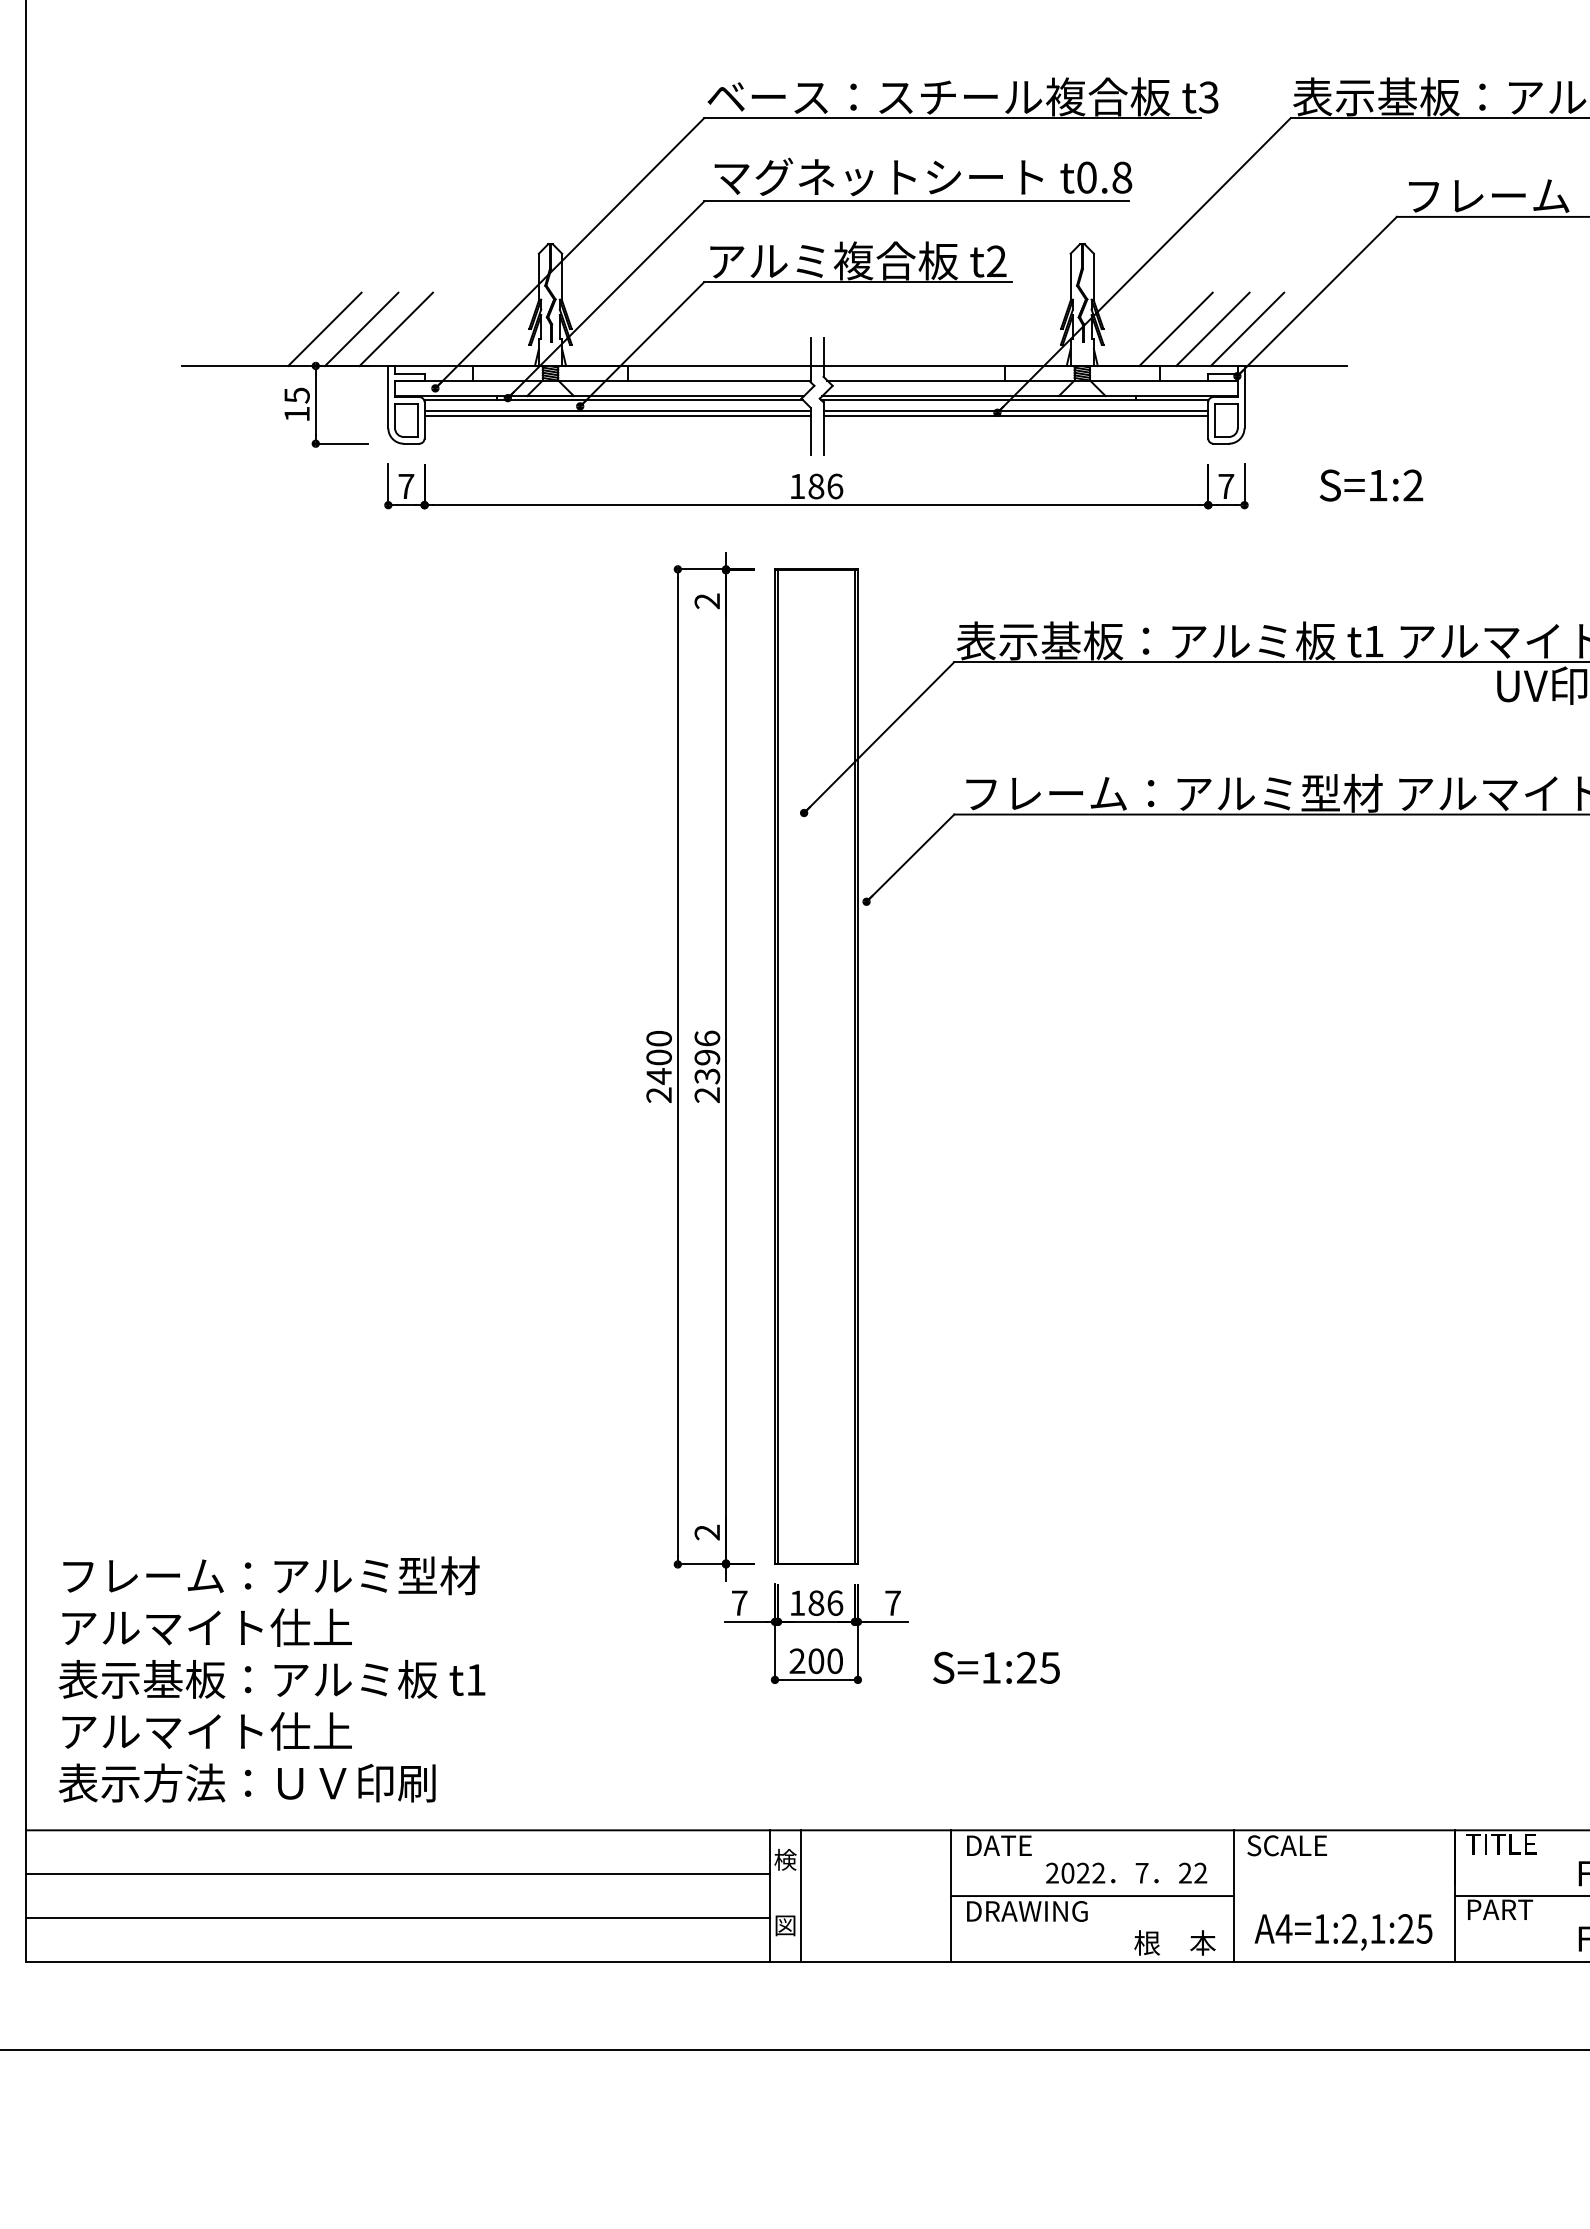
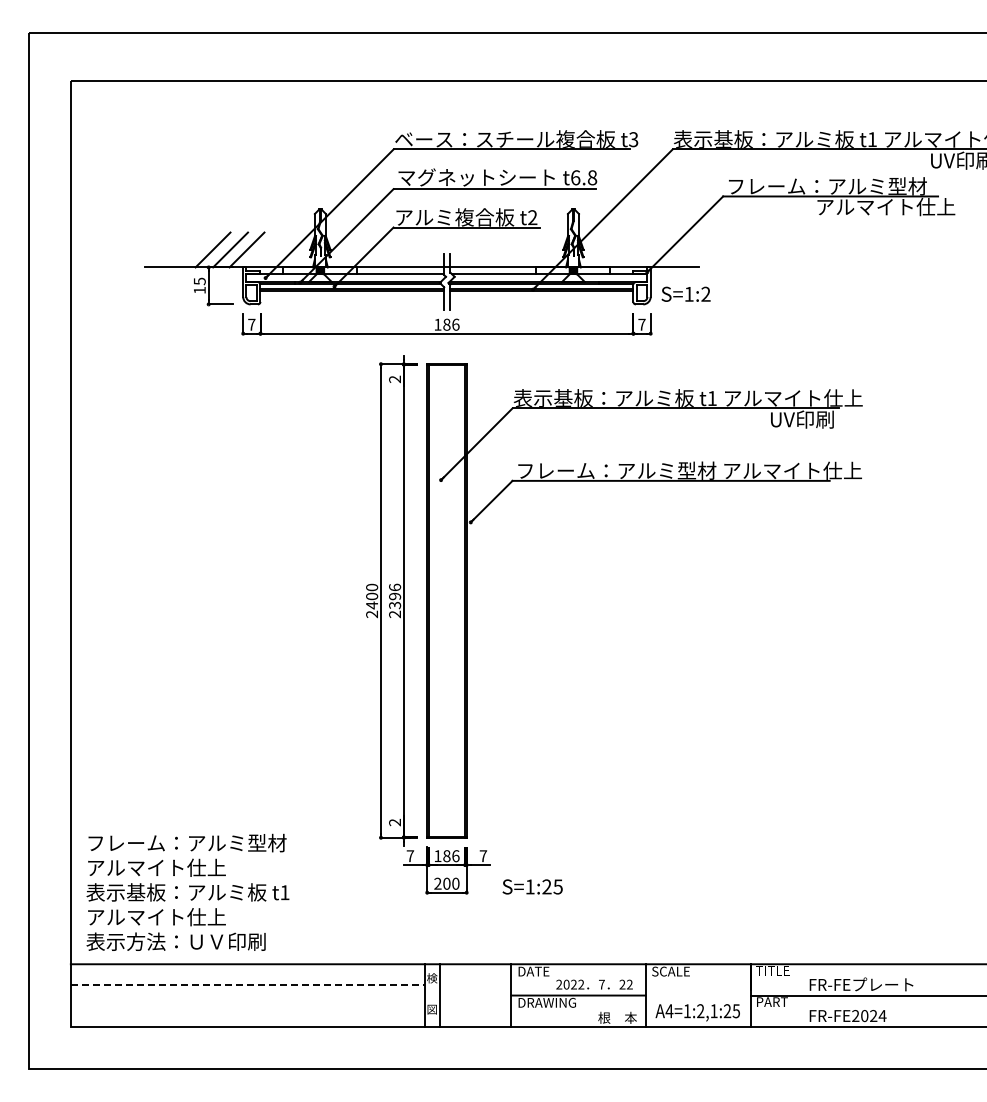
text: (1086, 177) -> (575, 177), t0.8 -> t6.8
line: (1174, 328) -> (617, 249), removed
line: (1212, 328) -> (635, 249), removed
line: (1246, 328) -> (651, 249), removed
text: (1370, 483) -> (685, 293), moved
line: (397, 1874) -> (247, 985), solid -> dashed
line: (397, 1916) -> (247, 1005), removed

